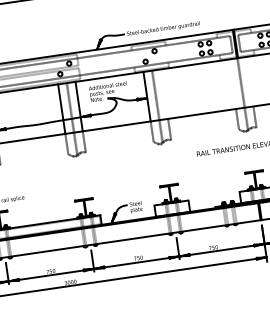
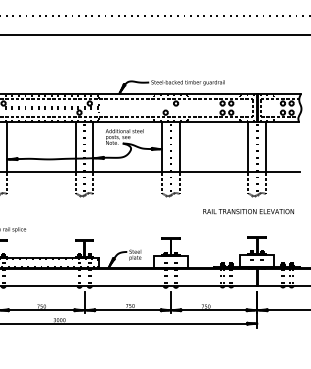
line: (249, 81) -> (265, 147), added
line: (232, 84) -> (248, 147), added
line: (164, 94) -> (179, 147), added

